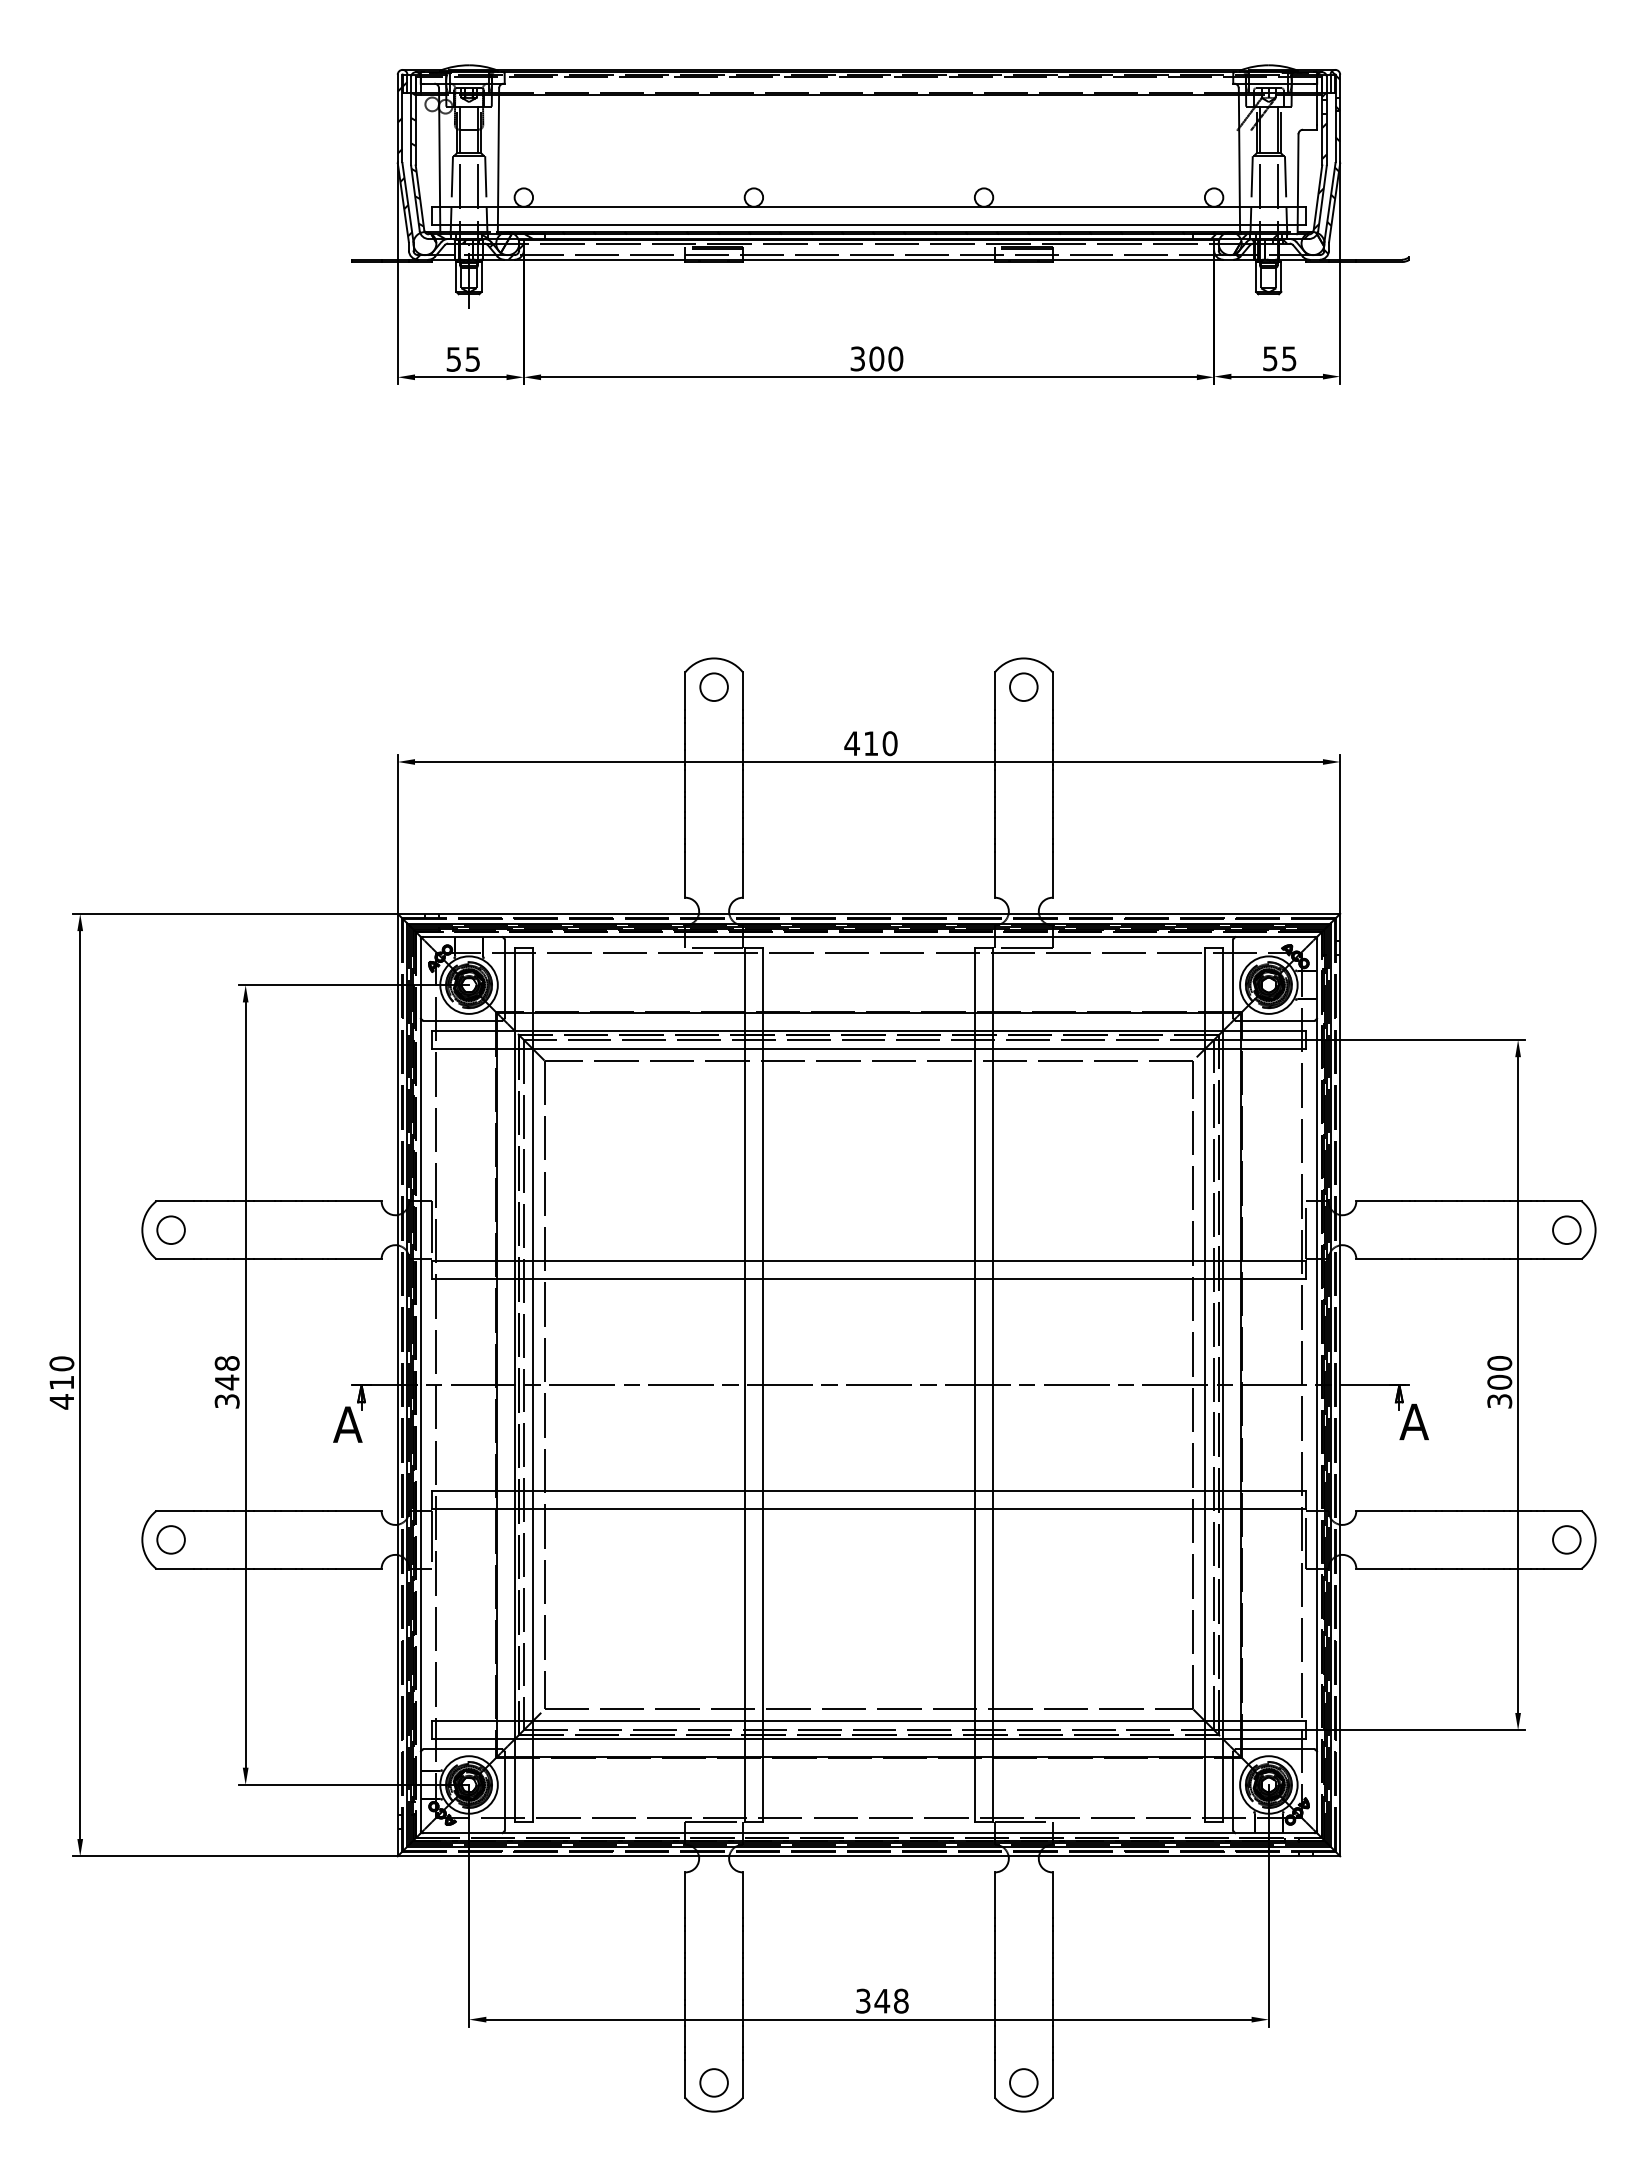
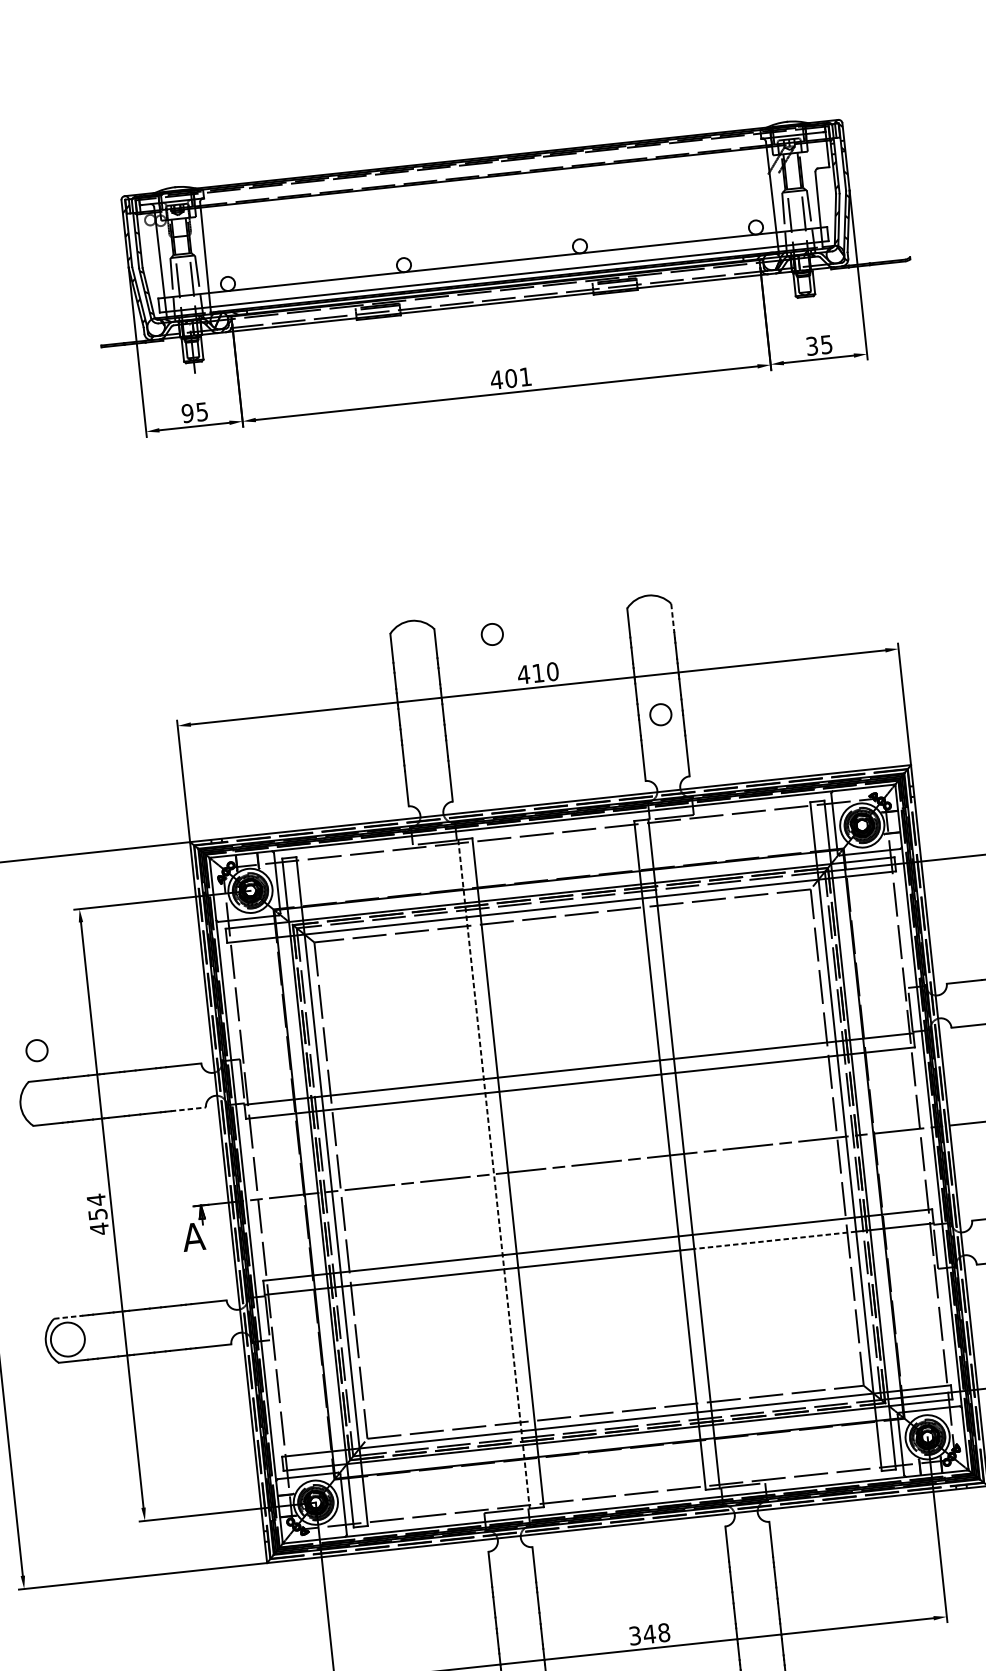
text: (876, 358) -> (510, 378), 300 -> 401
text: (1270, 358) -> (812, 345), 55 -> 35
text: (453, 359) -> (187, 413), 55 -> 95
circle: (713, 686) -> (491, 634), moved
circle: (1023, 686) -> (660, 714), moved
line: (1052, 691) -> (672, 618), solid -> dashed
circle: (170, 1229) -> (36, 1050), moved
line: (358, 1258) -> (188, 1109), solid -> dashed
text: (226, 1382) -> (97, 1214), 348 -> 454
line: (744, 1385) -> (493, 1174), solid -> dashed
line: (1099, 1509) -> (775, 1240), solid -> dashed
line: (175, 1511) -> (68, 1317), solid -> dashed
circle: (170, 1539) -> (67, 1339), size x1.6

